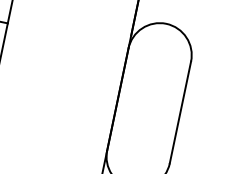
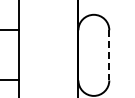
line: (180, 112) -> (109, 55), solid -> dashed

